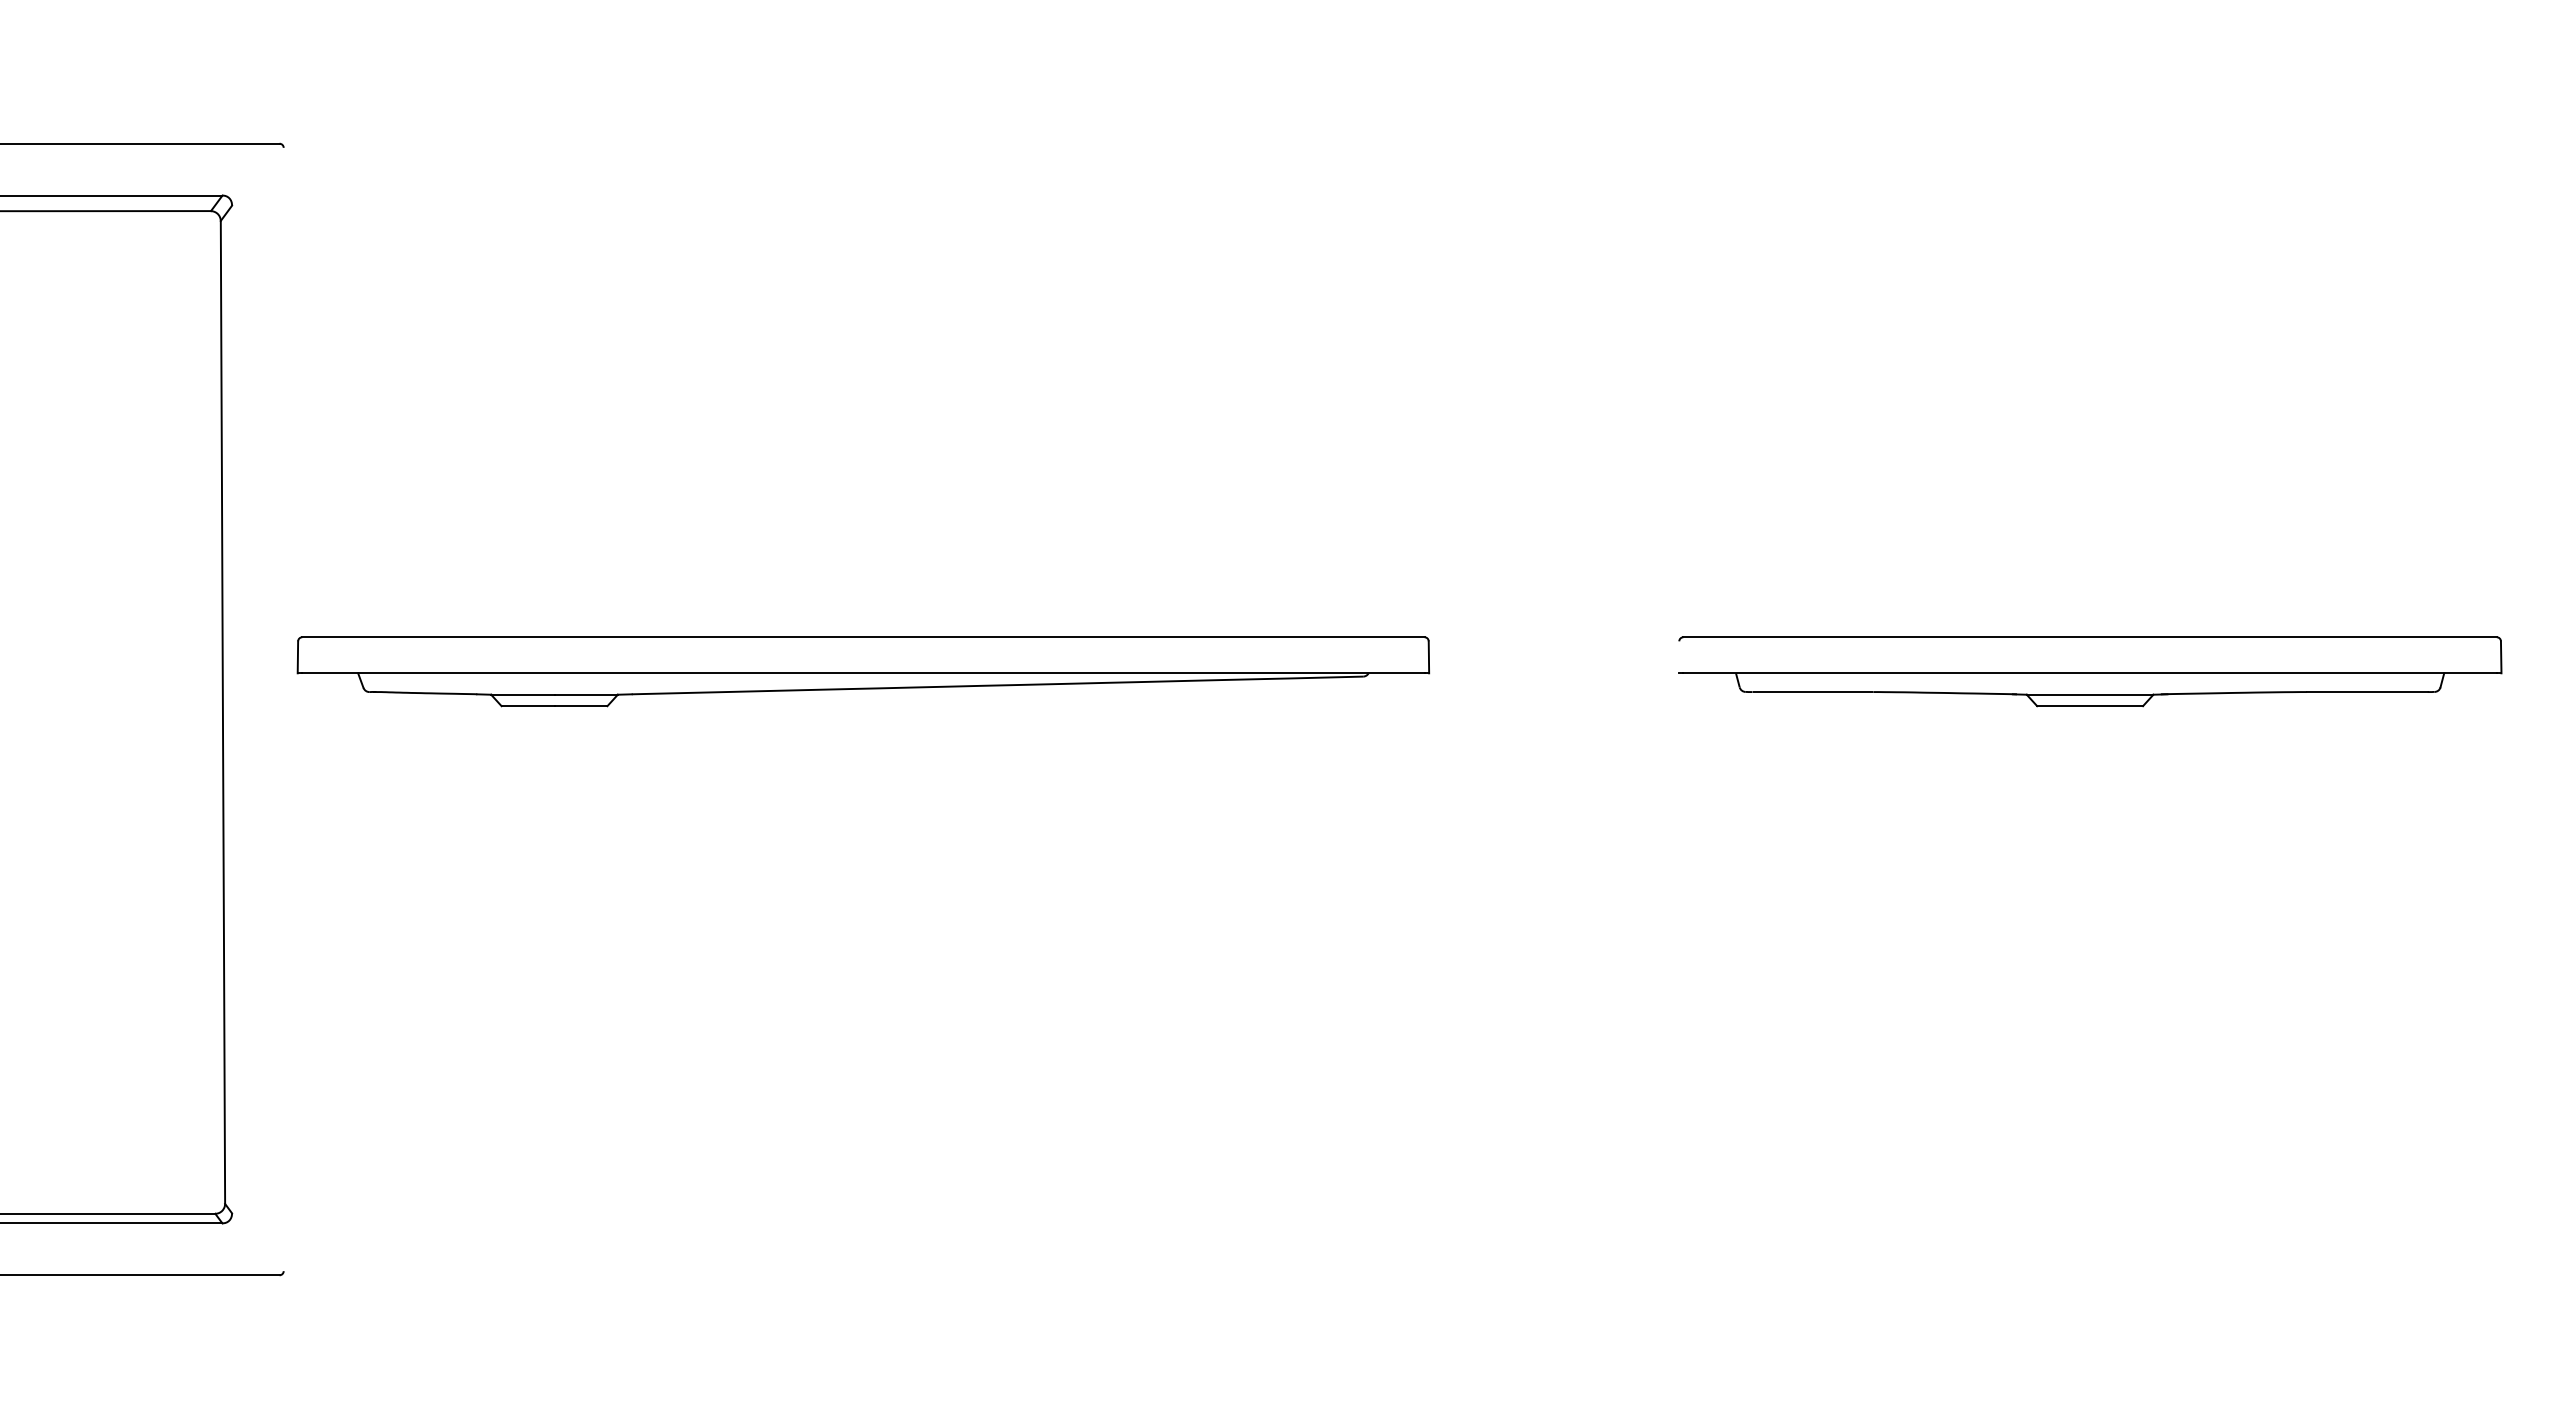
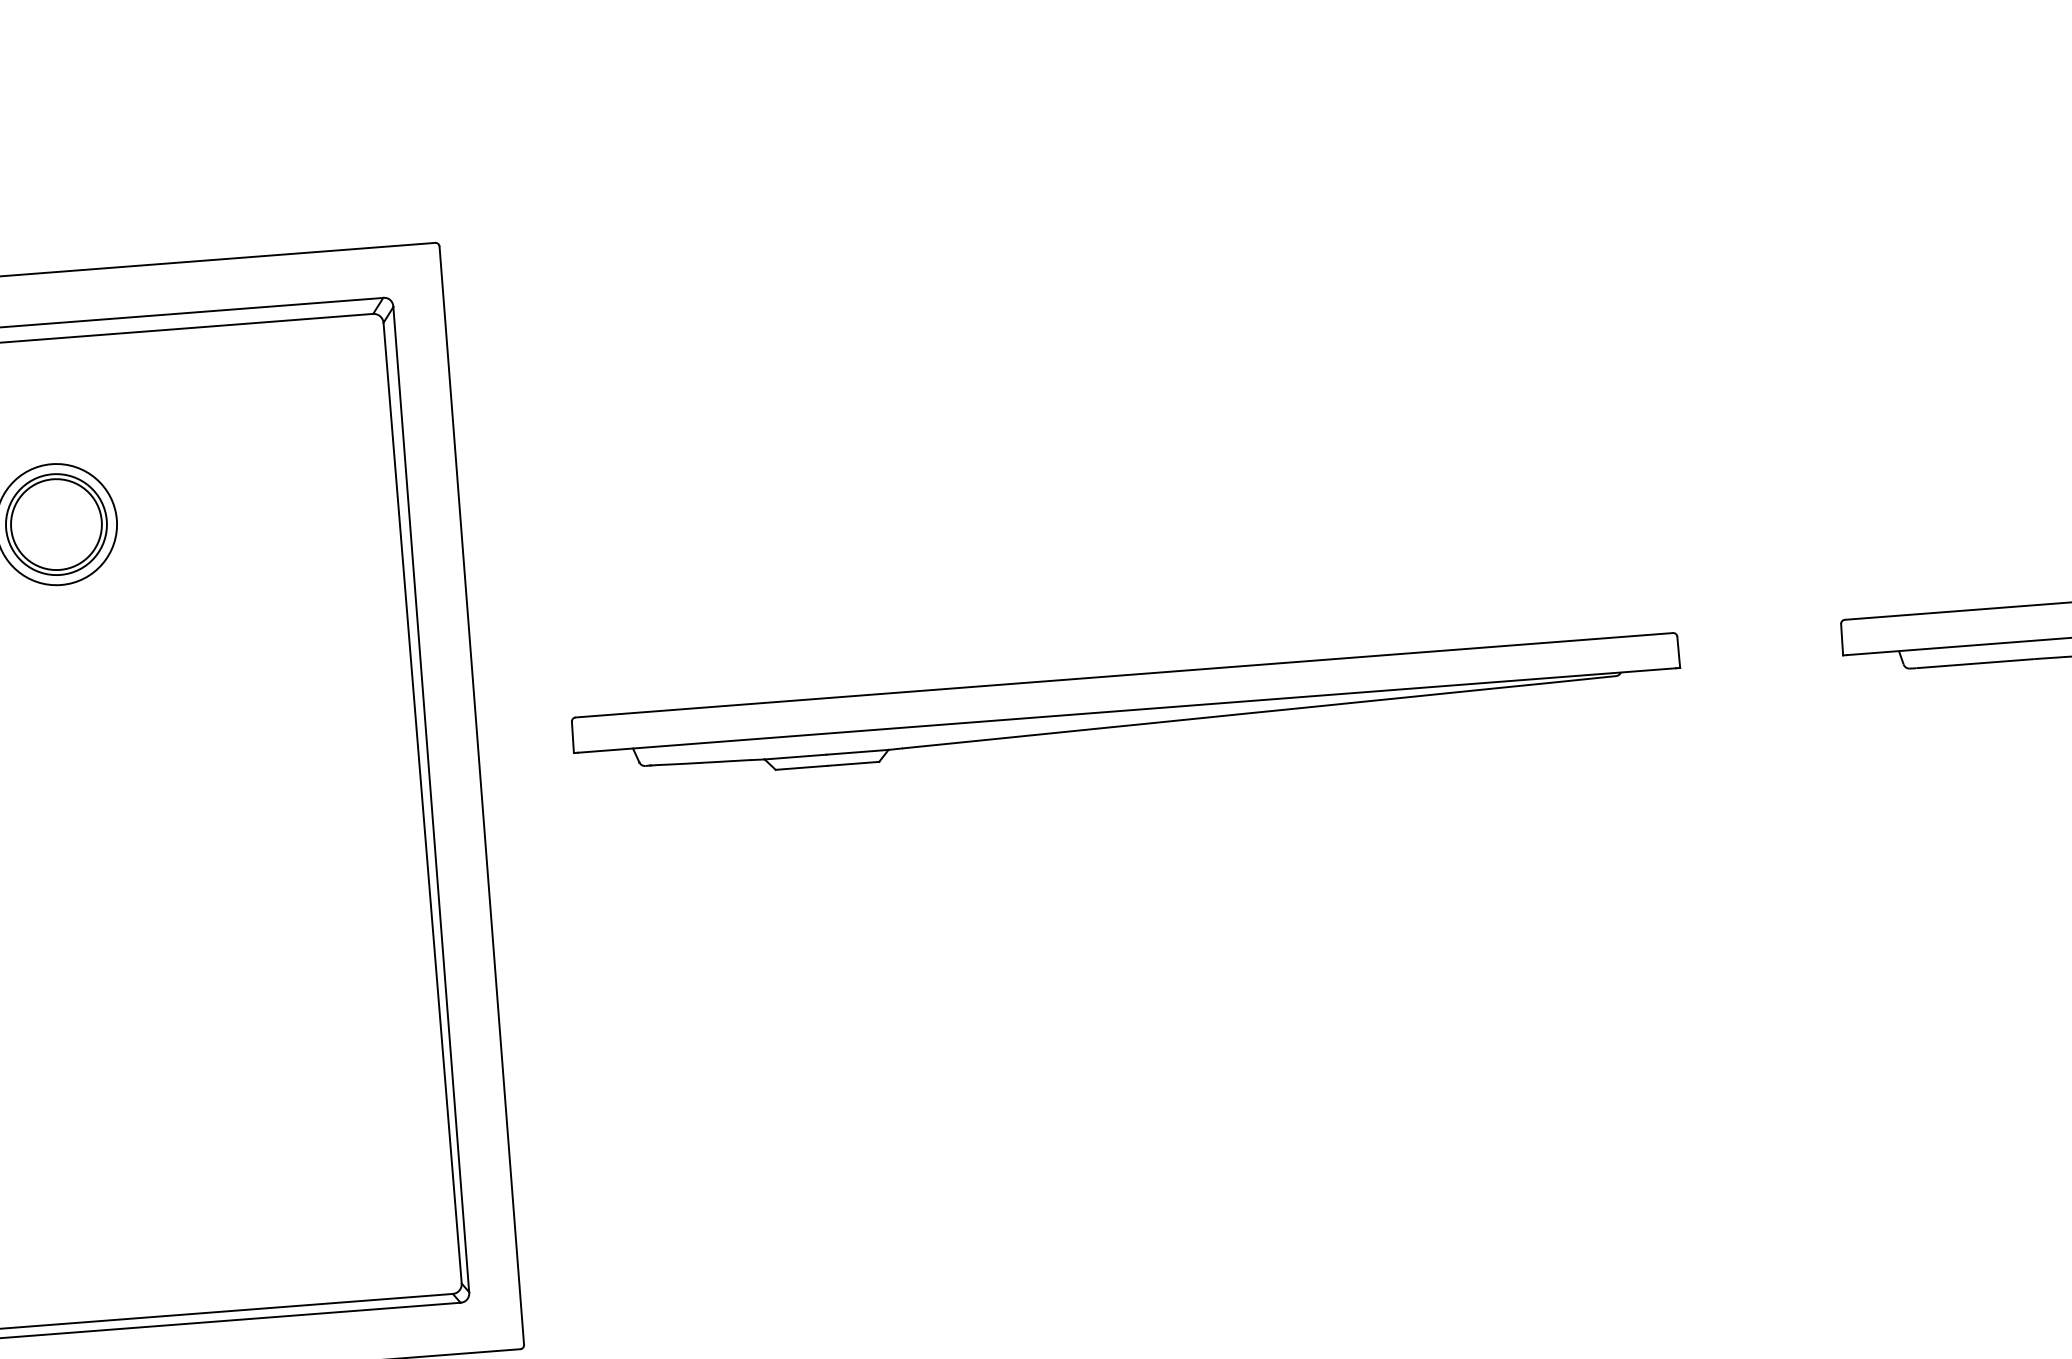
line: (1678, 657) -> (1841, 639), added
part: (862, 671) -> (1125, 708), moved
line: (232, 709) -> (431, 799), added
line: (283, 709) -> (481, 795), added

